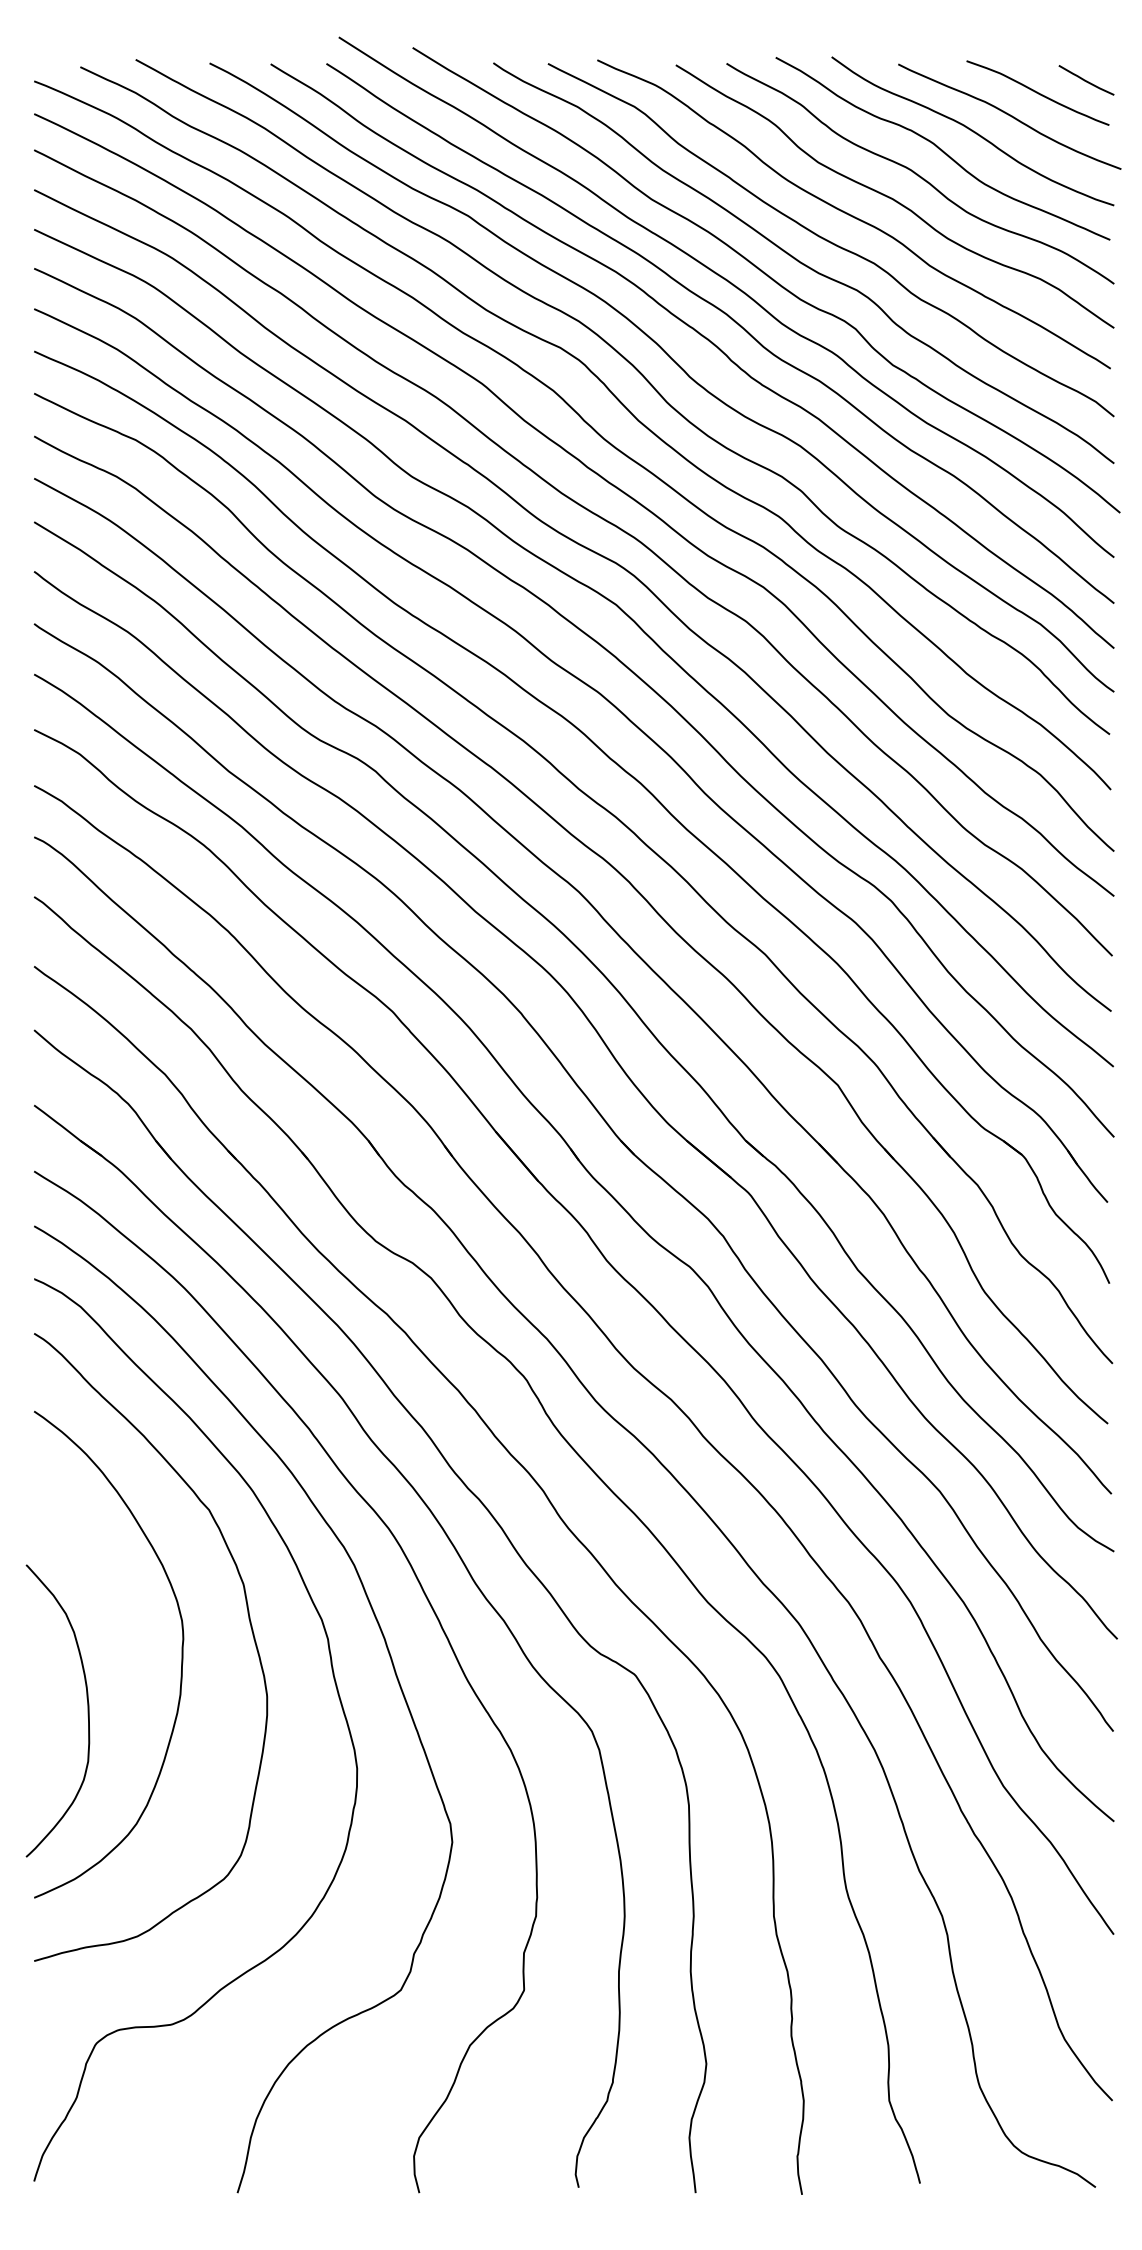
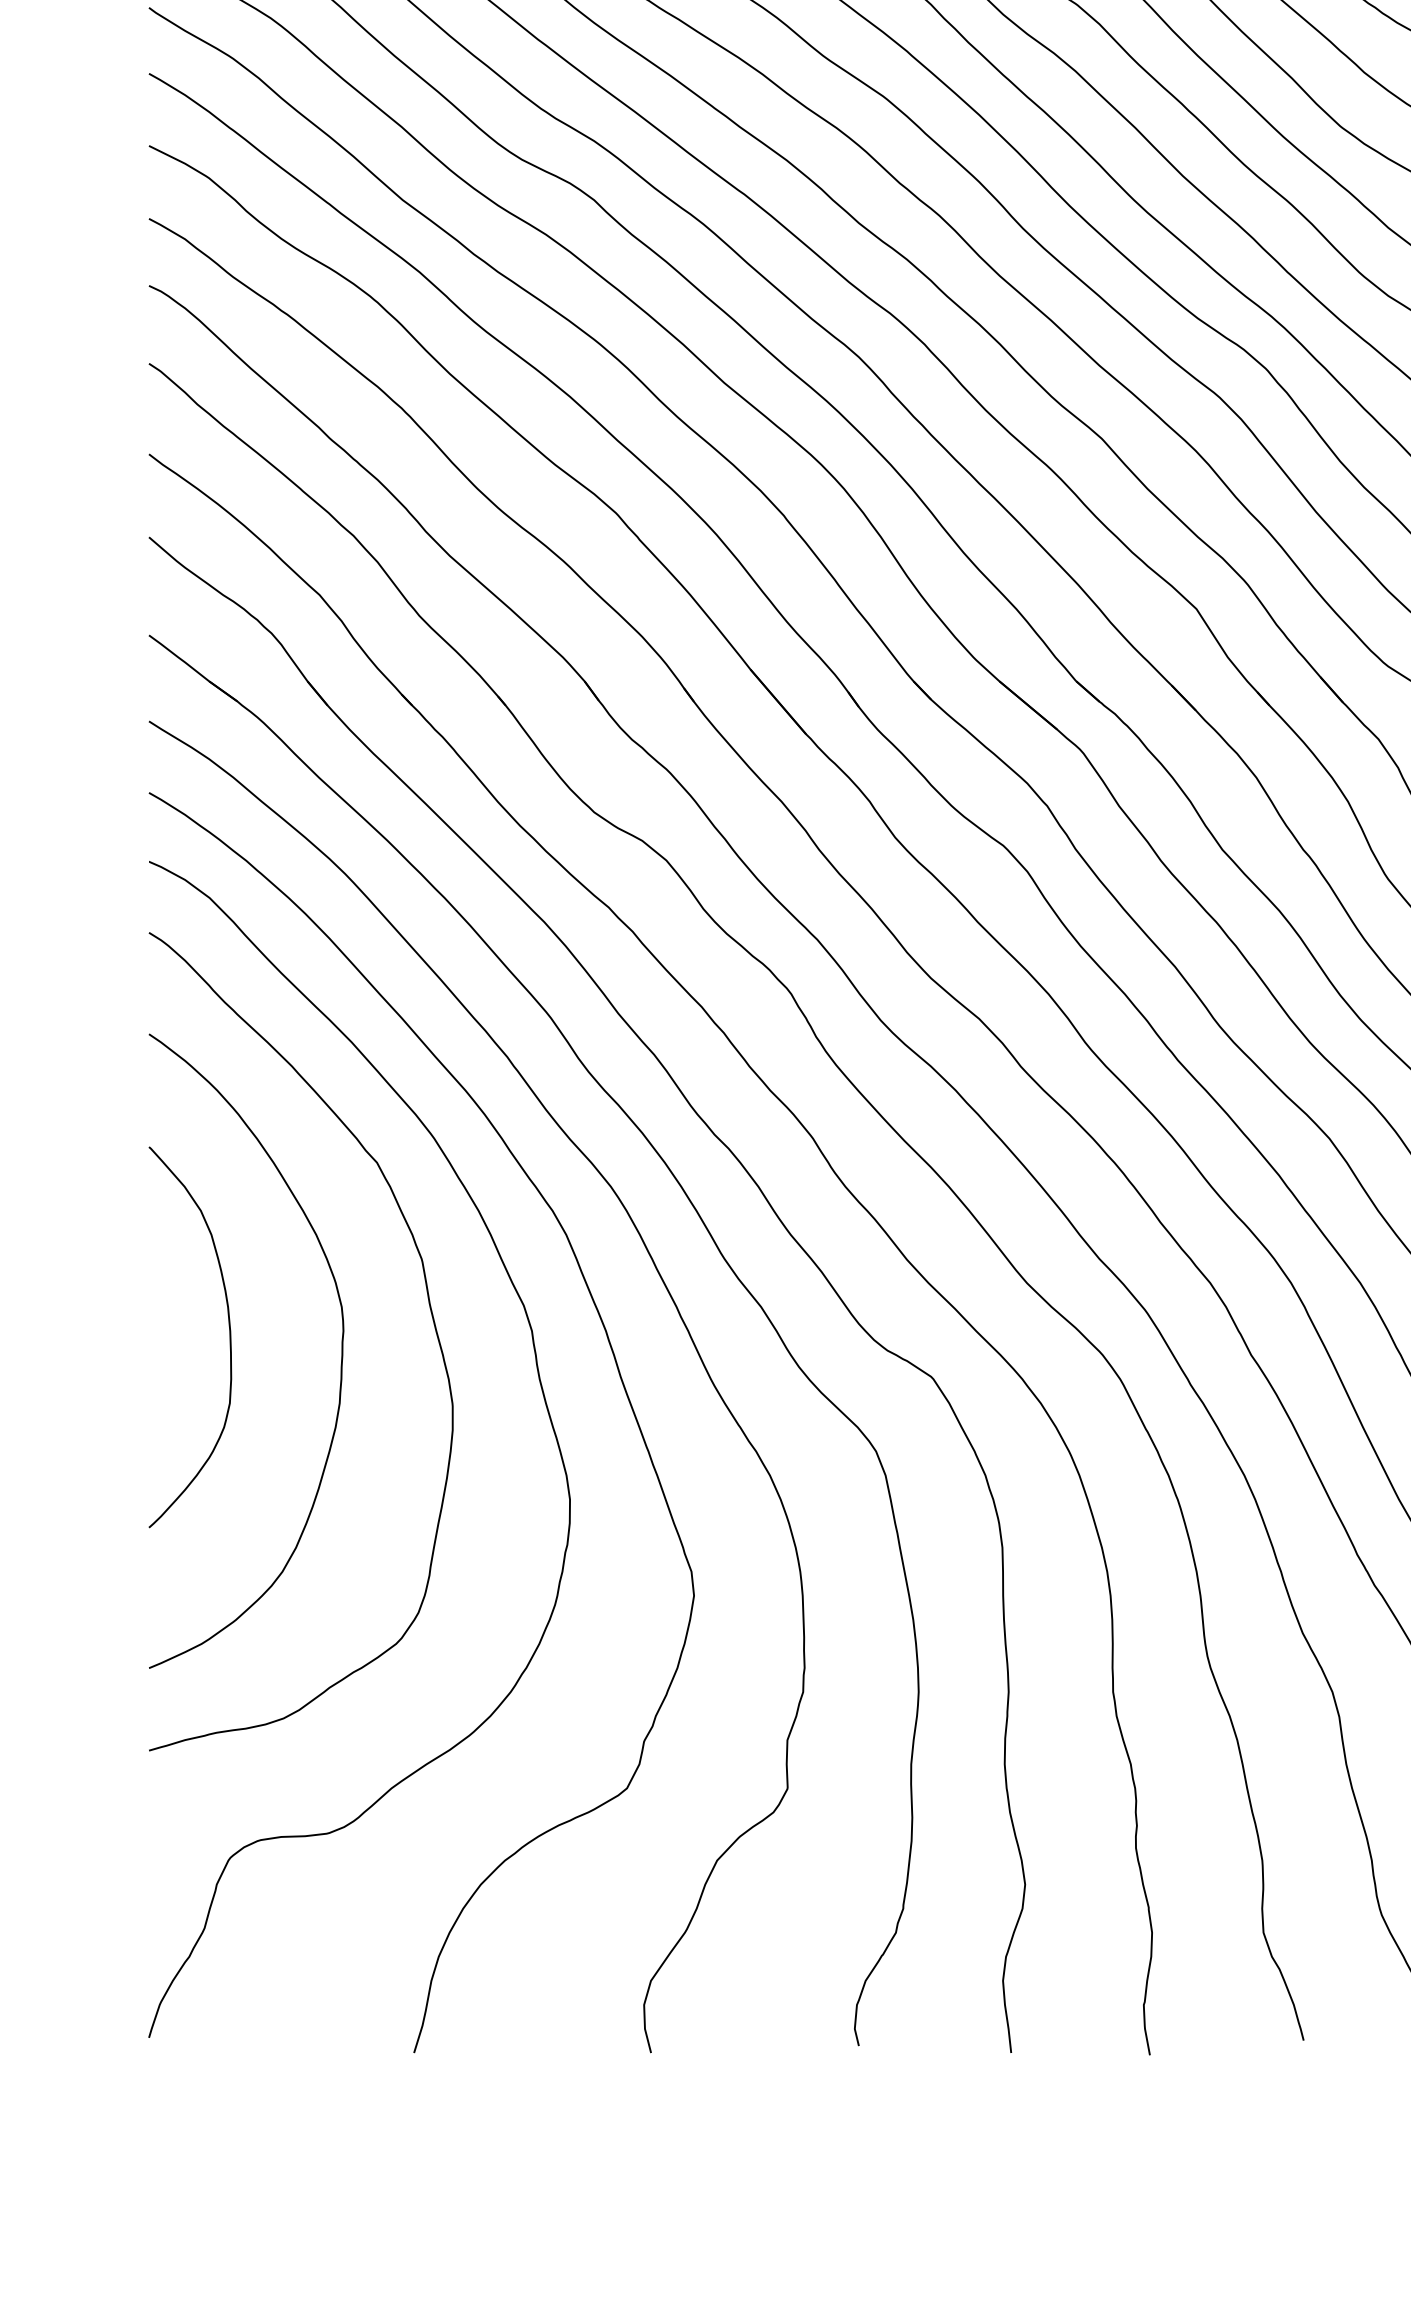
curve: (87, 1710) -> (228, 1336), moved

